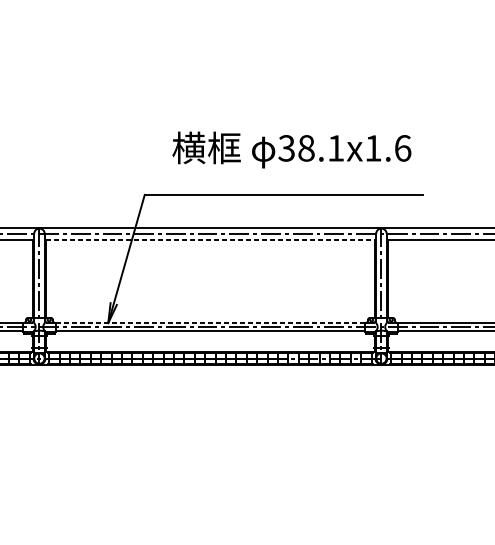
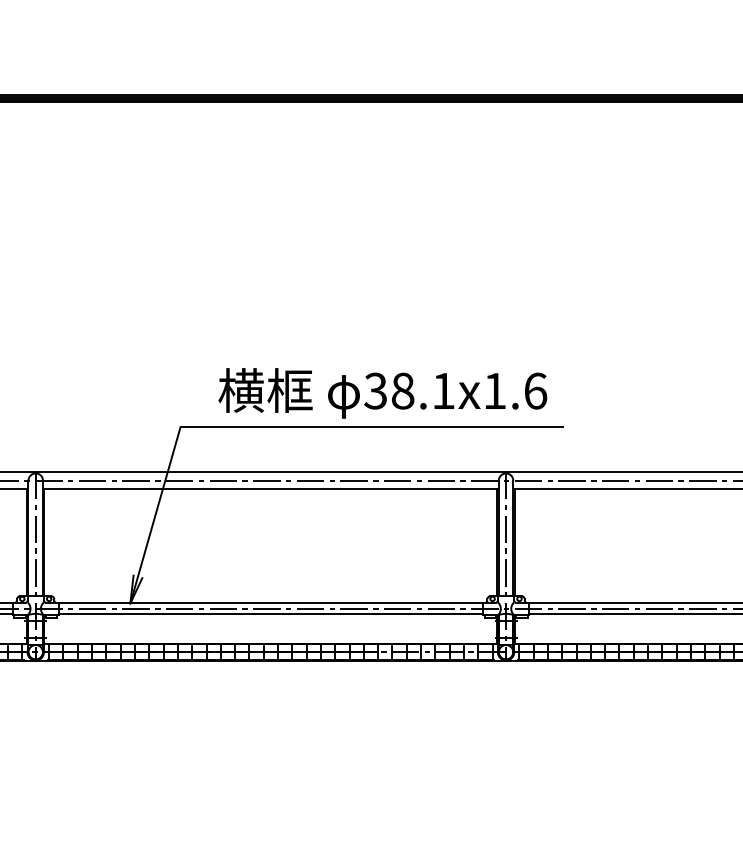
text: (291, 150) -> (382, 393), moved
line: (210, 240) -> (270, 489), dashed -> solid
line: (210, 323) -> (271, 603), dashed -> solid

